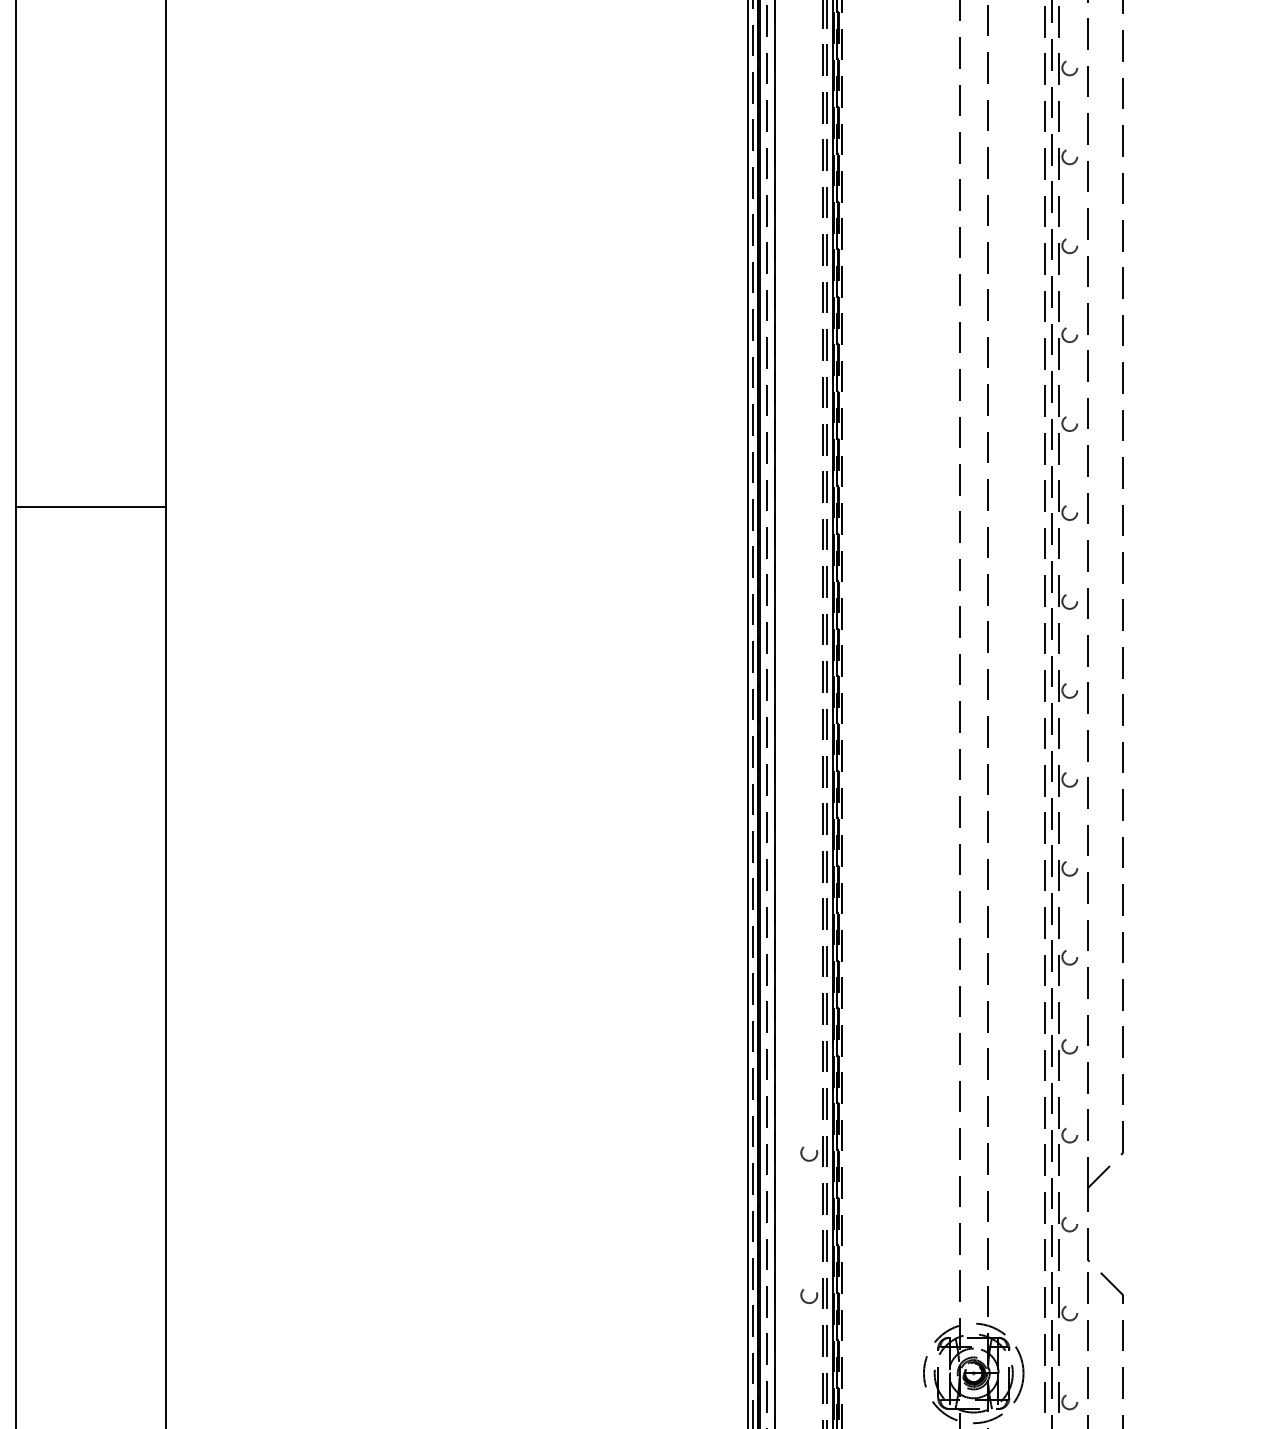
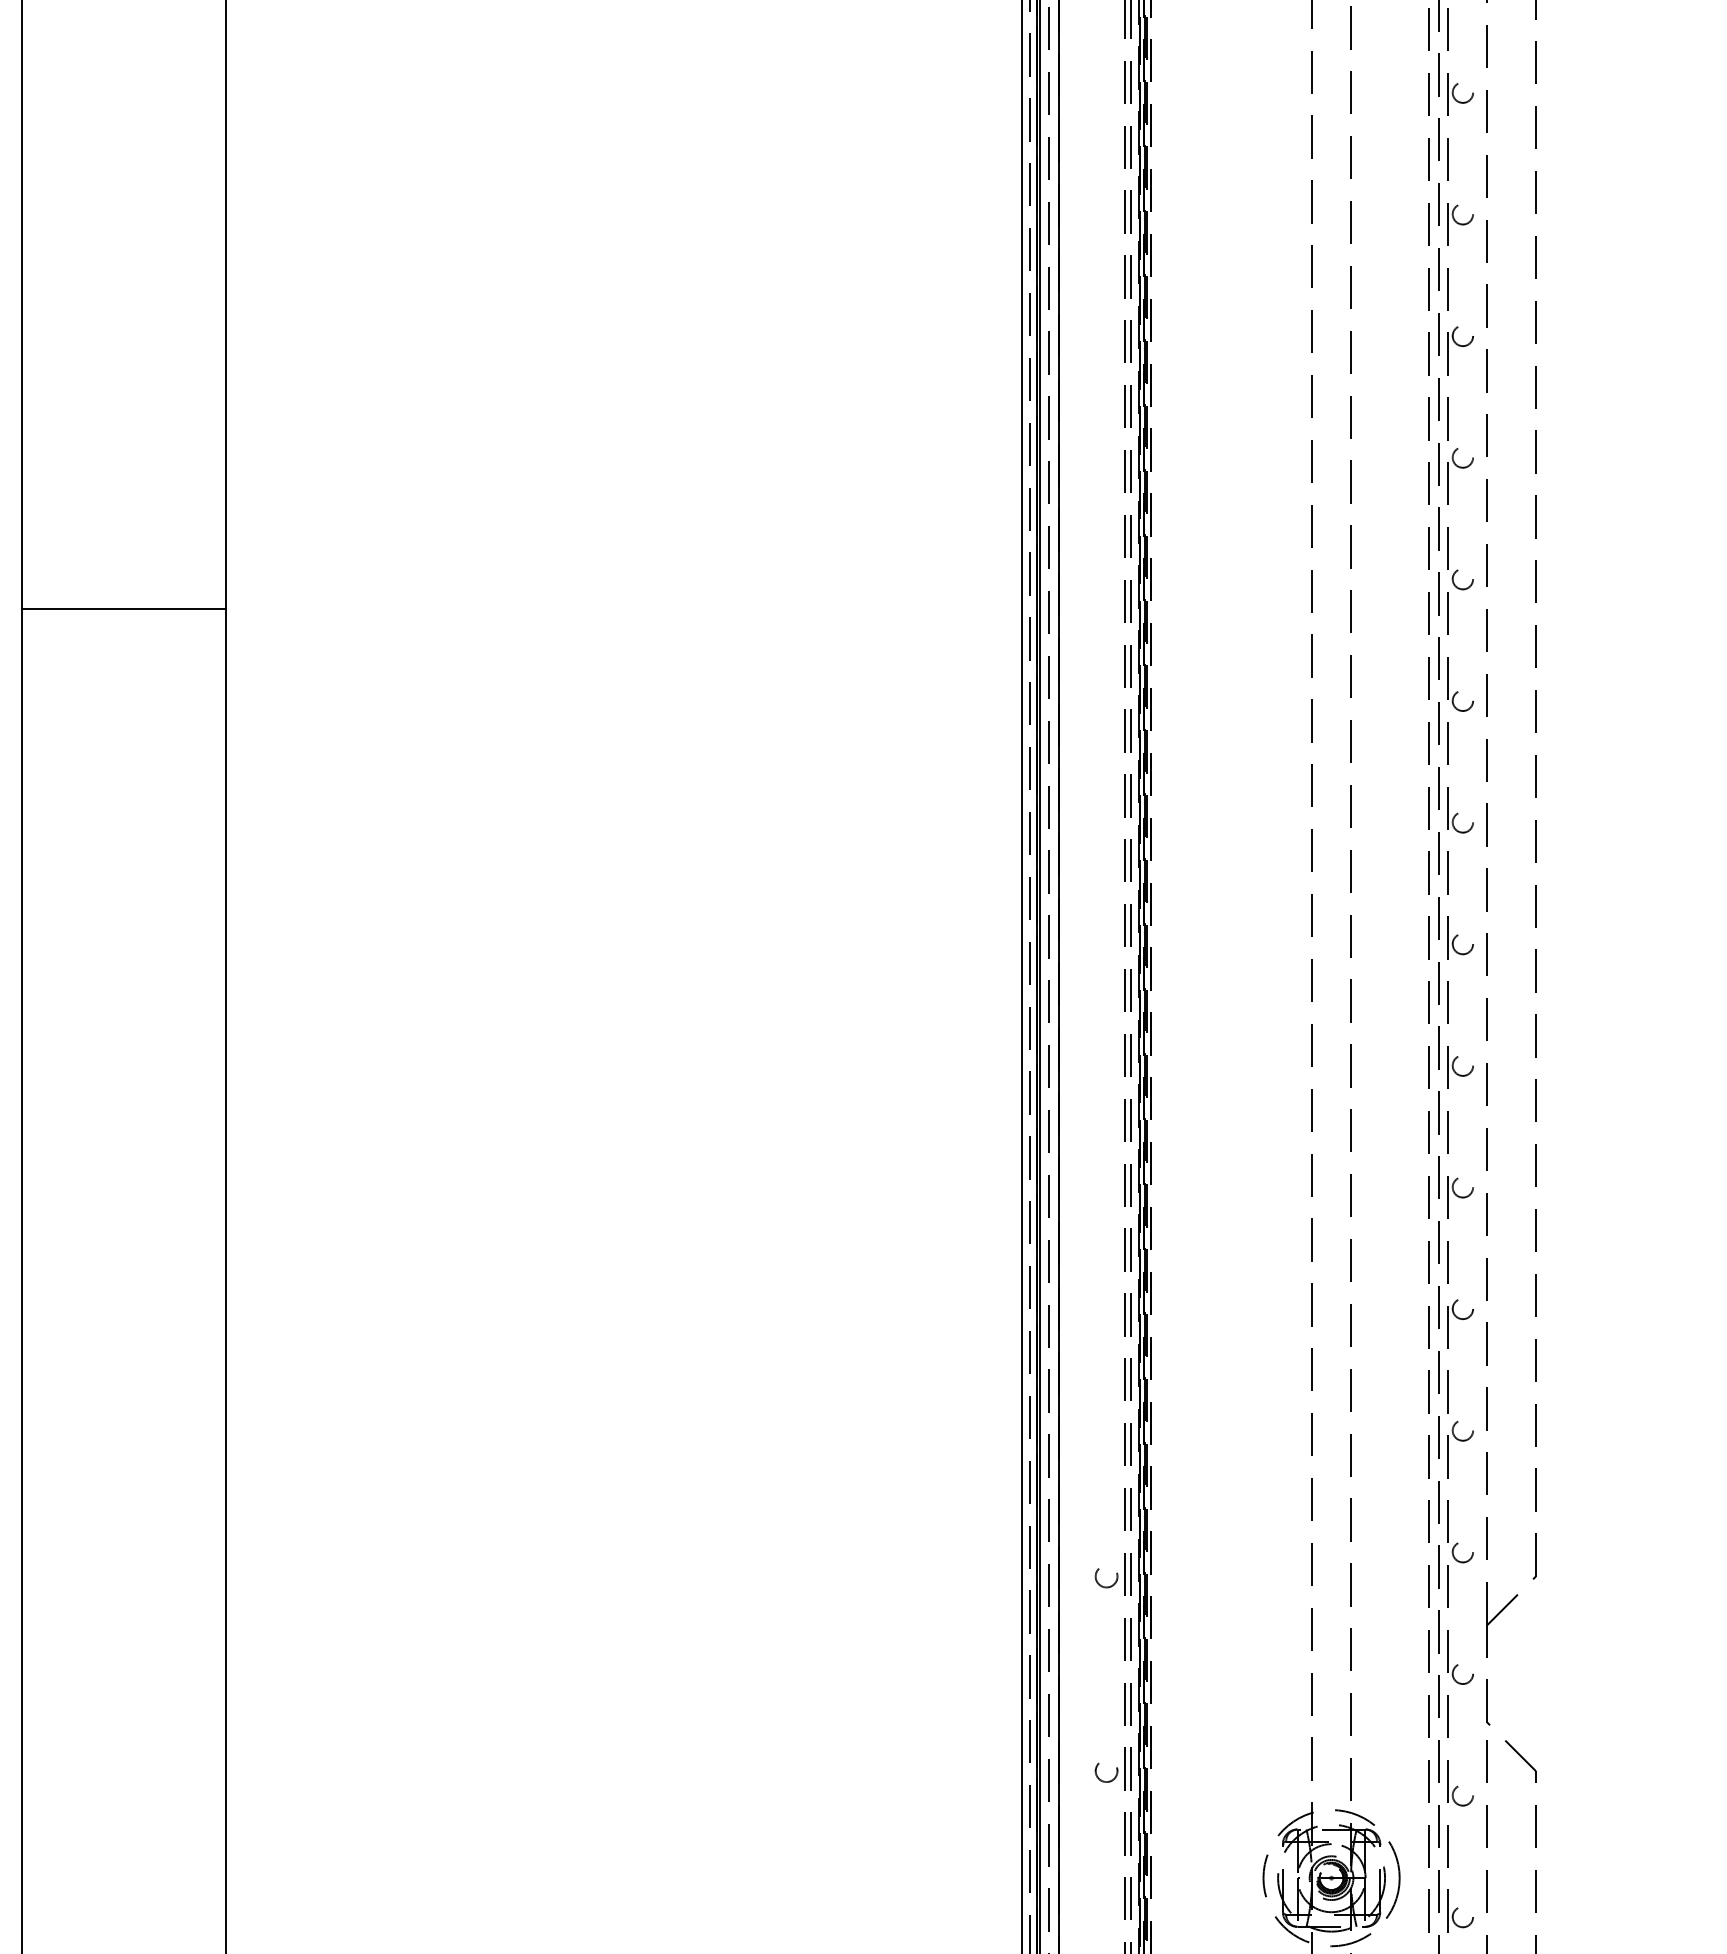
line: (90, 506) -> (123, 608), moved

